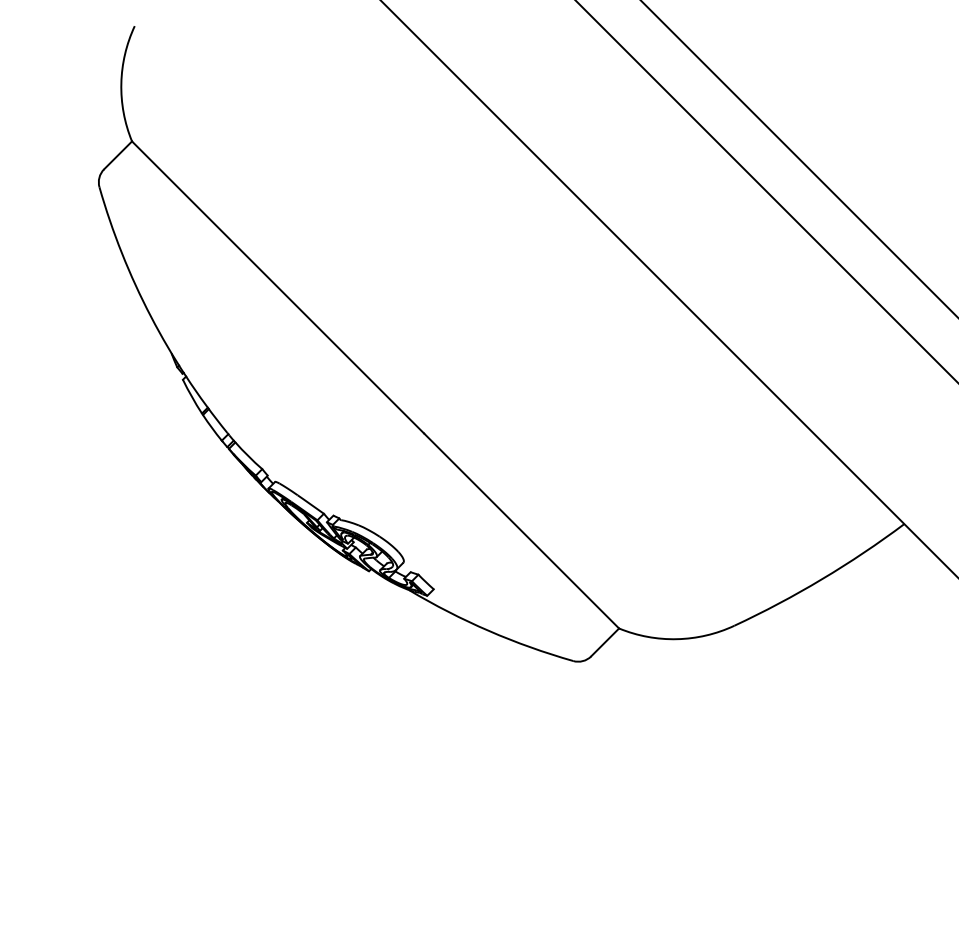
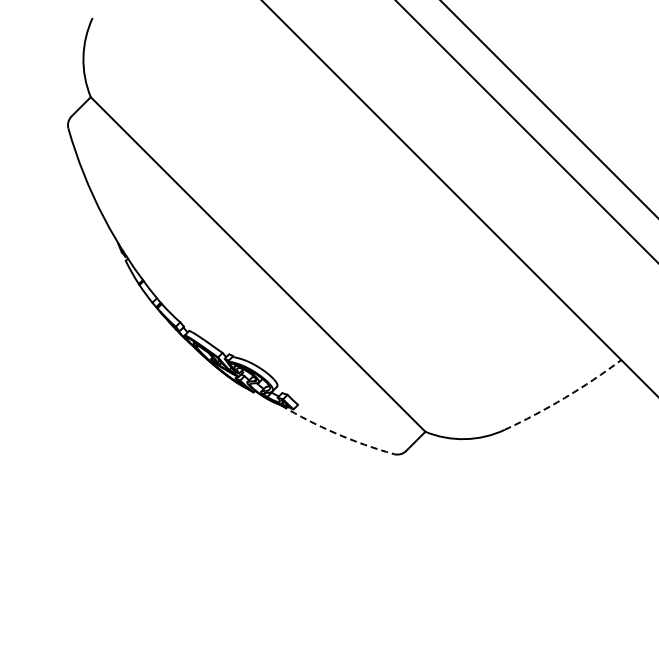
arc: (821, 578) -> (564, 397), solid -> dashed
arc: (488, 630) -> (335, 433), solid -> dashed

